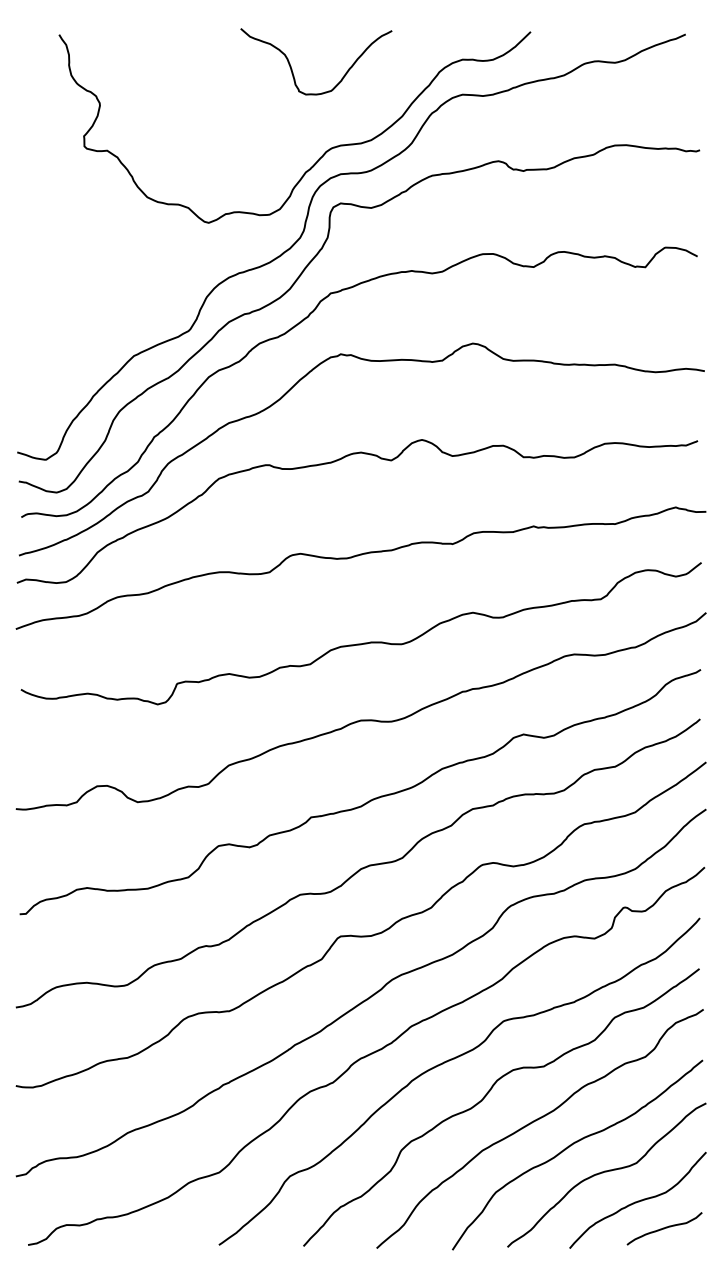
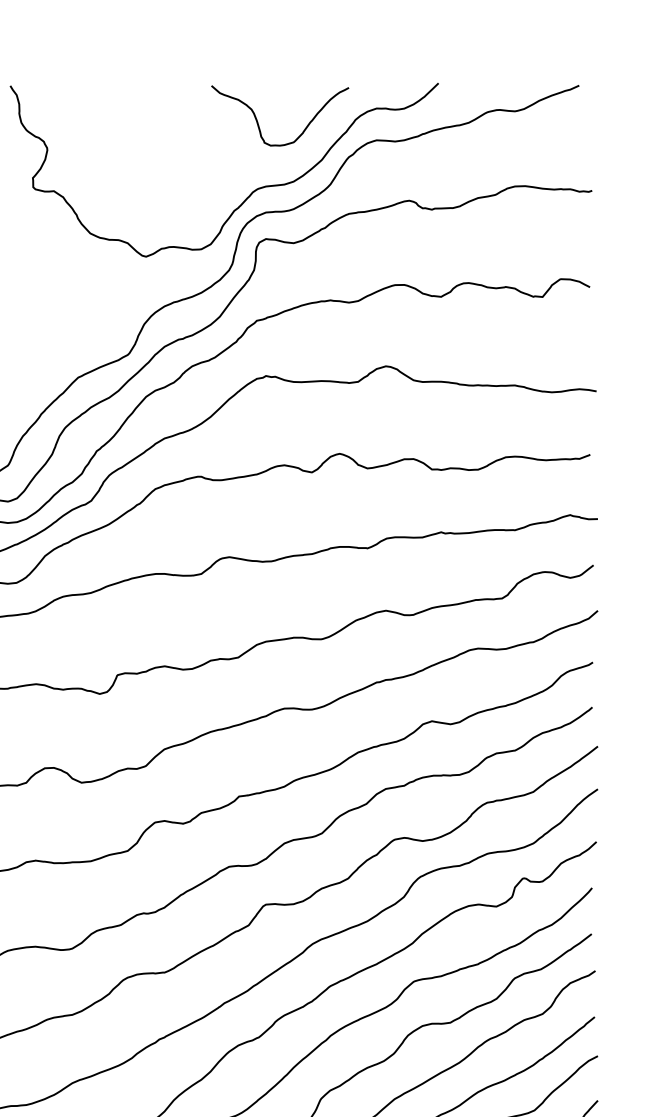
curve: (292, 69) -> (258, 122), moved

